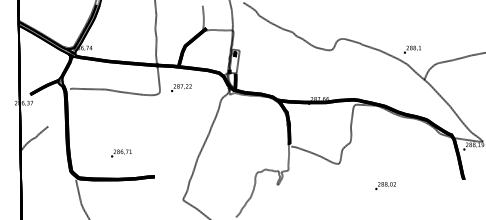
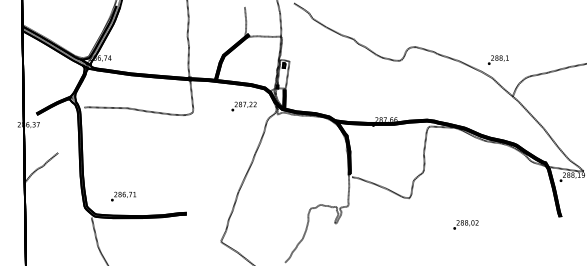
text: (180, 88) -> (243, 106), moved
text: (121, 153) -> (123, 196), moved

